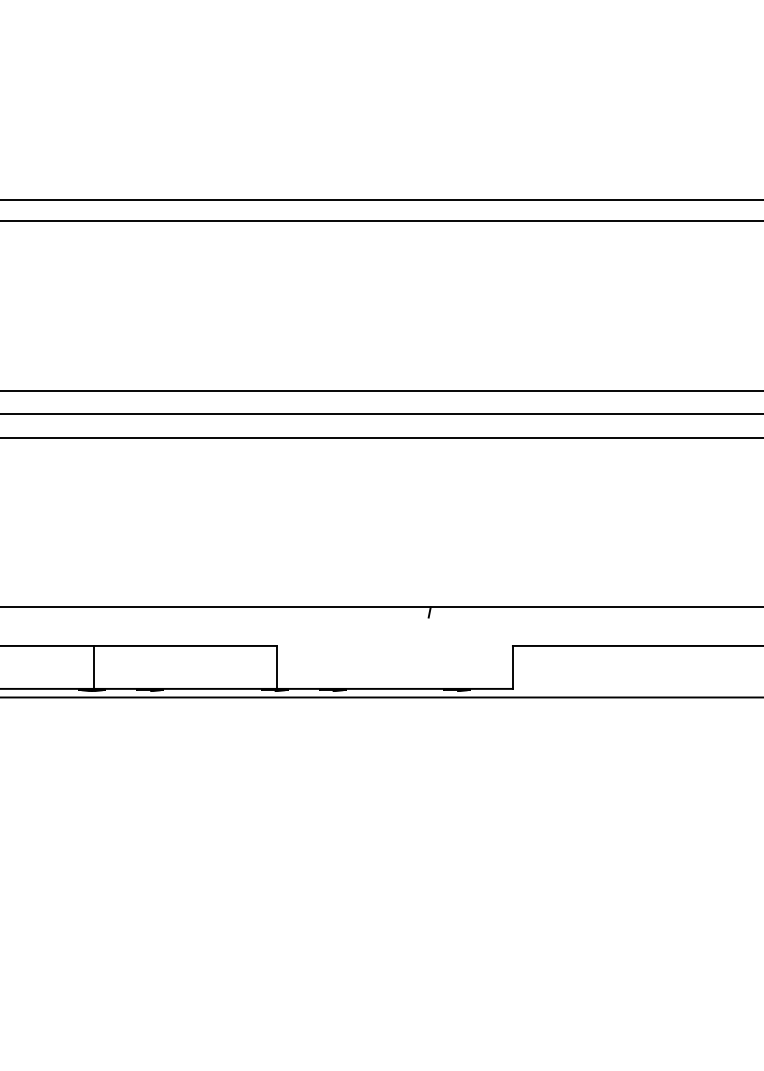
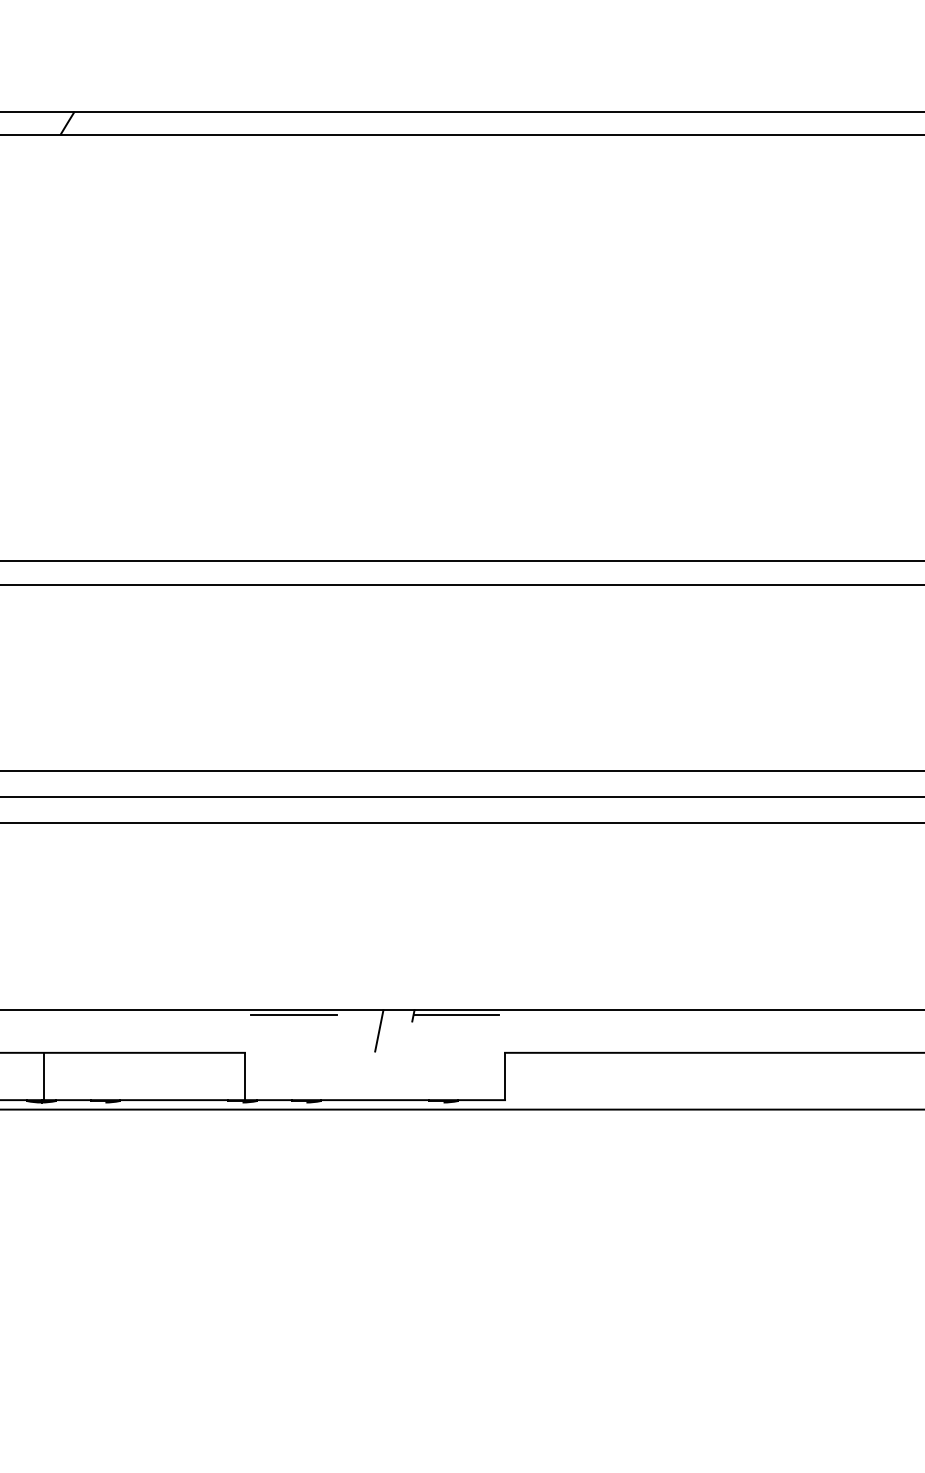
line: (320, 612) -> (293, 1015), added
line: (468, 612) -> (456, 1015), added
line: (398, 625) -> (379, 1030), added

